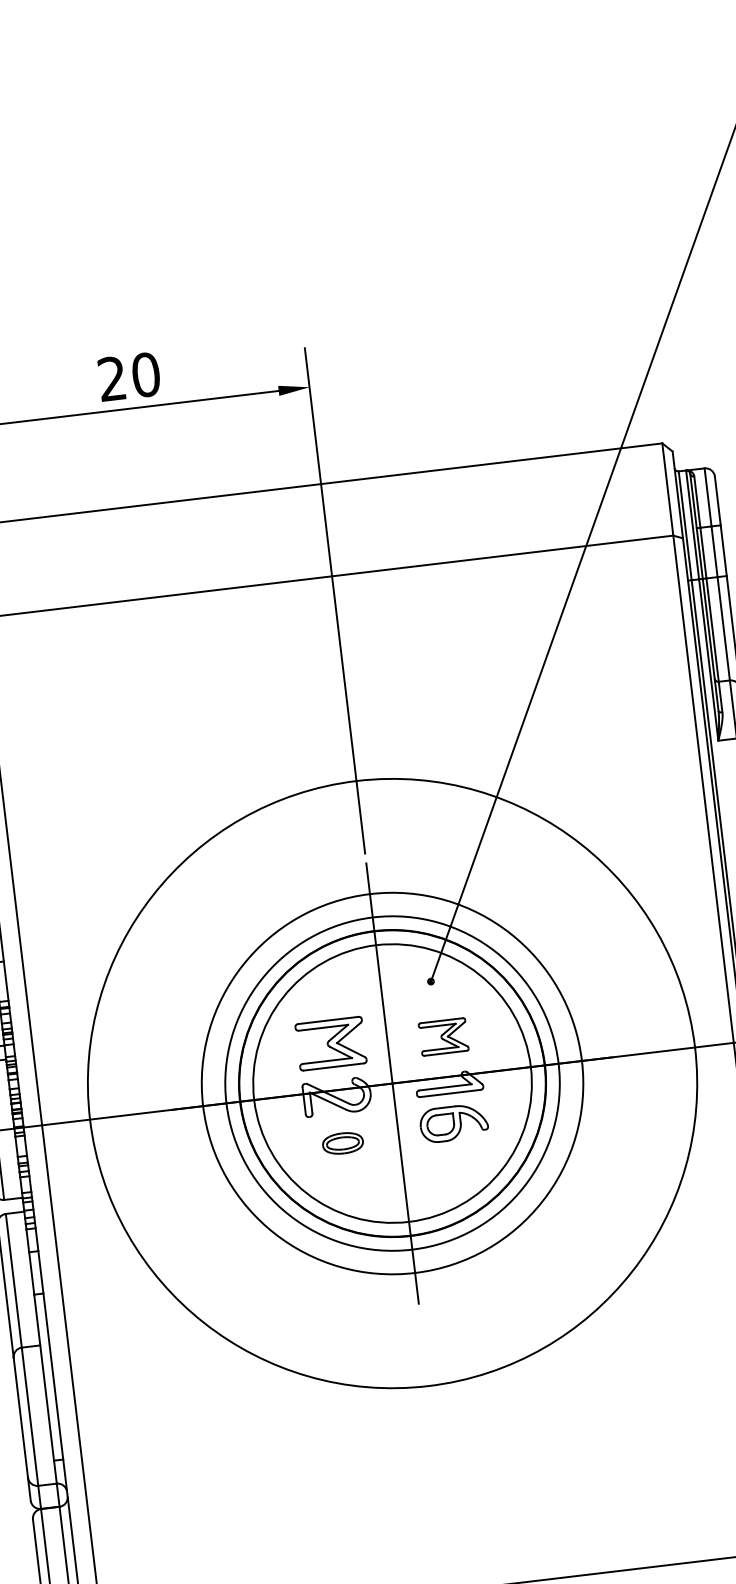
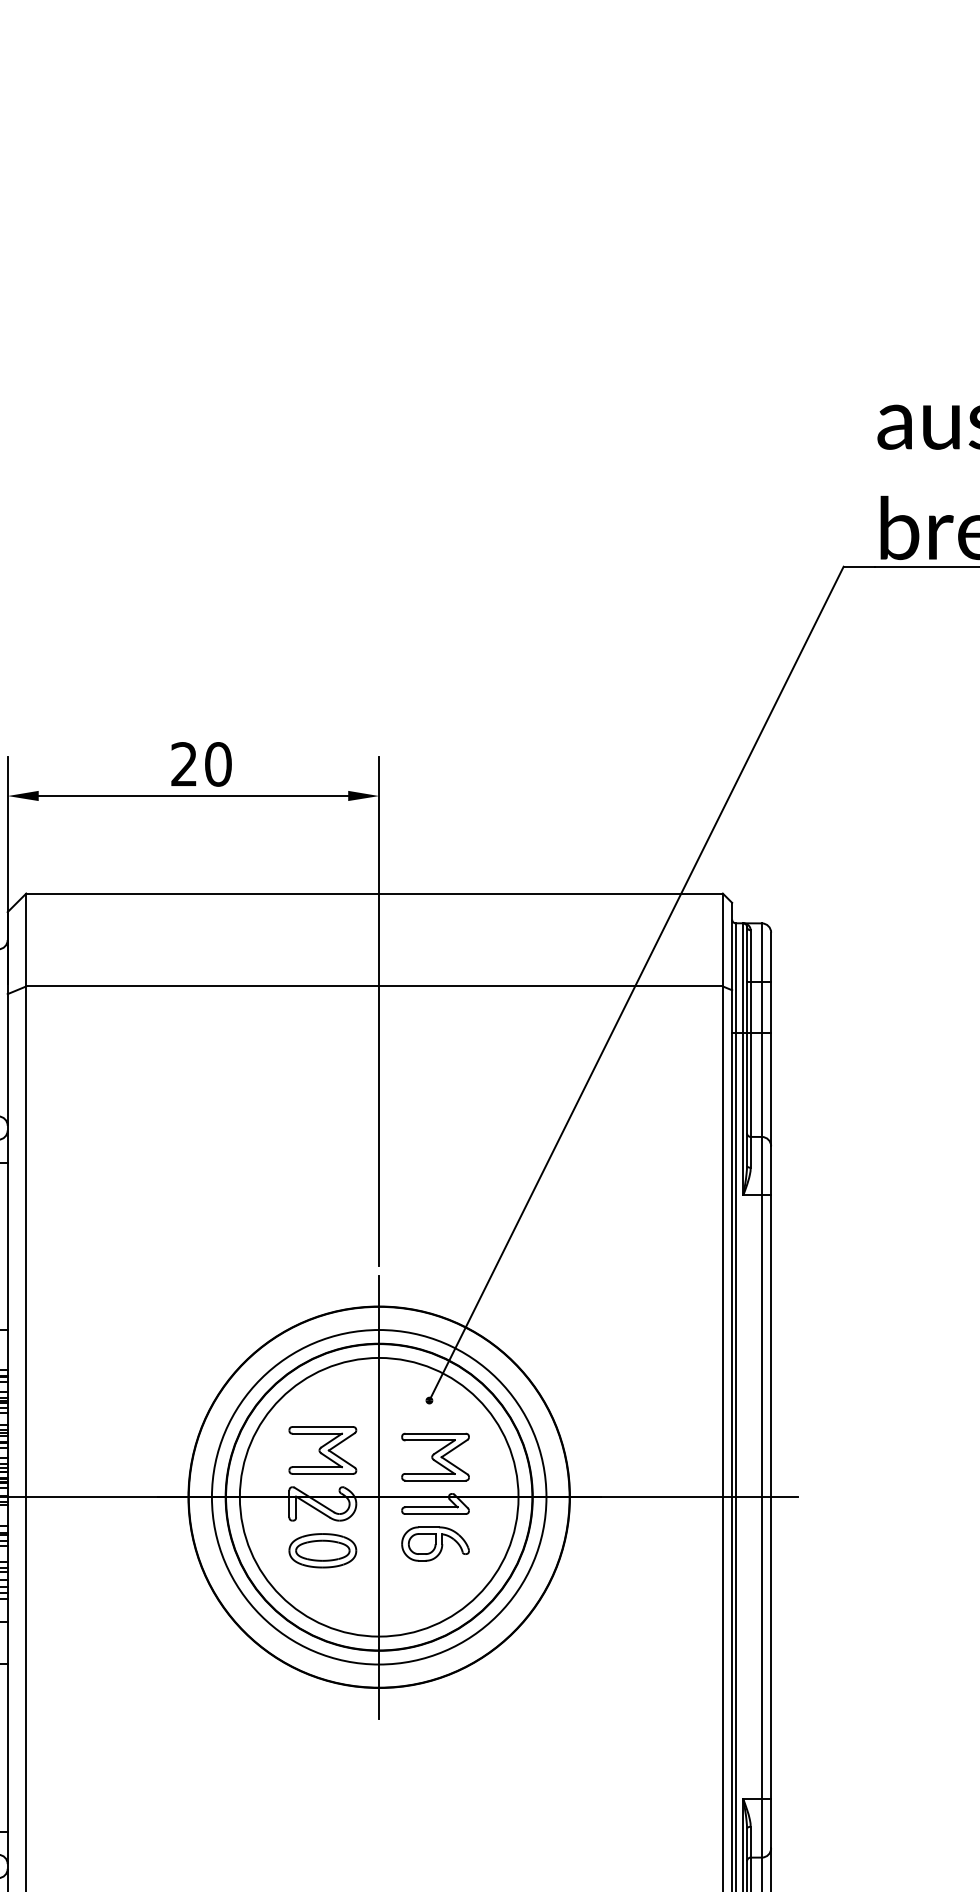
part: (443, 1036) -> (435, 1456), size x1.43
circle: (391, 1082) -> (378, 1496), size x0.62
part: (342, 1143) -> (322, 1550), size x1.67

